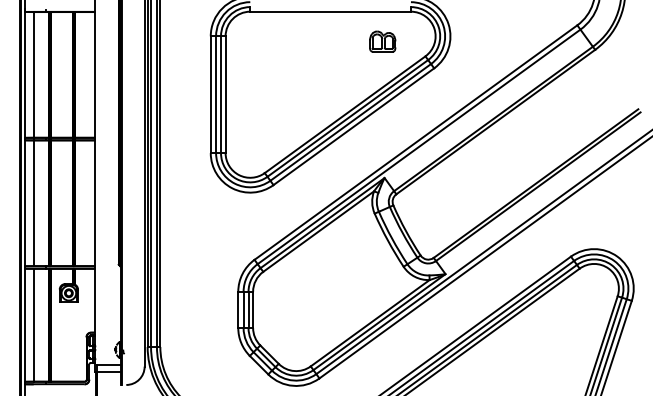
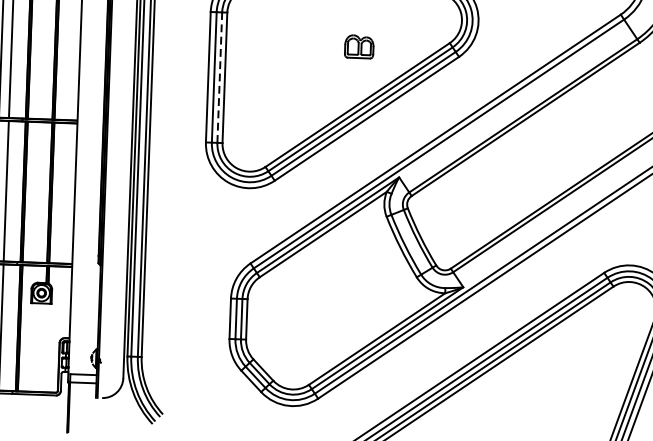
part: (382, 41) -> (359, 46), moved
line: (221, 94) -> (220, 77), solid -> dashed

